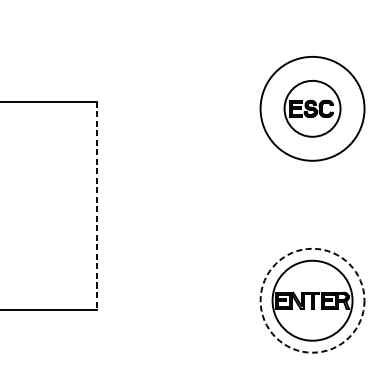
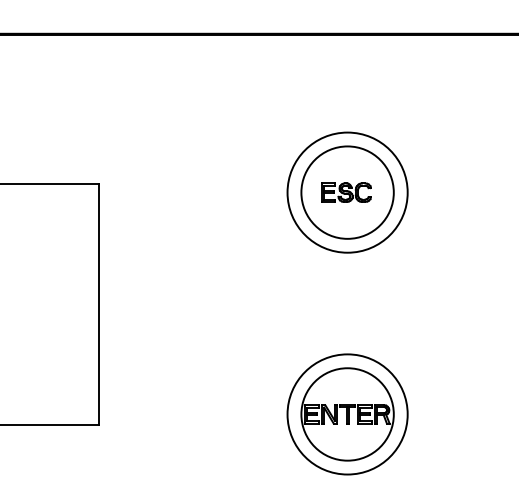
circle: (312, 108) -> (347, 192), size x1.43
line: (97, 205) -> (98, 304), dashed -> solid
circle: (312, 300) -> (347, 414), dashed -> solid

